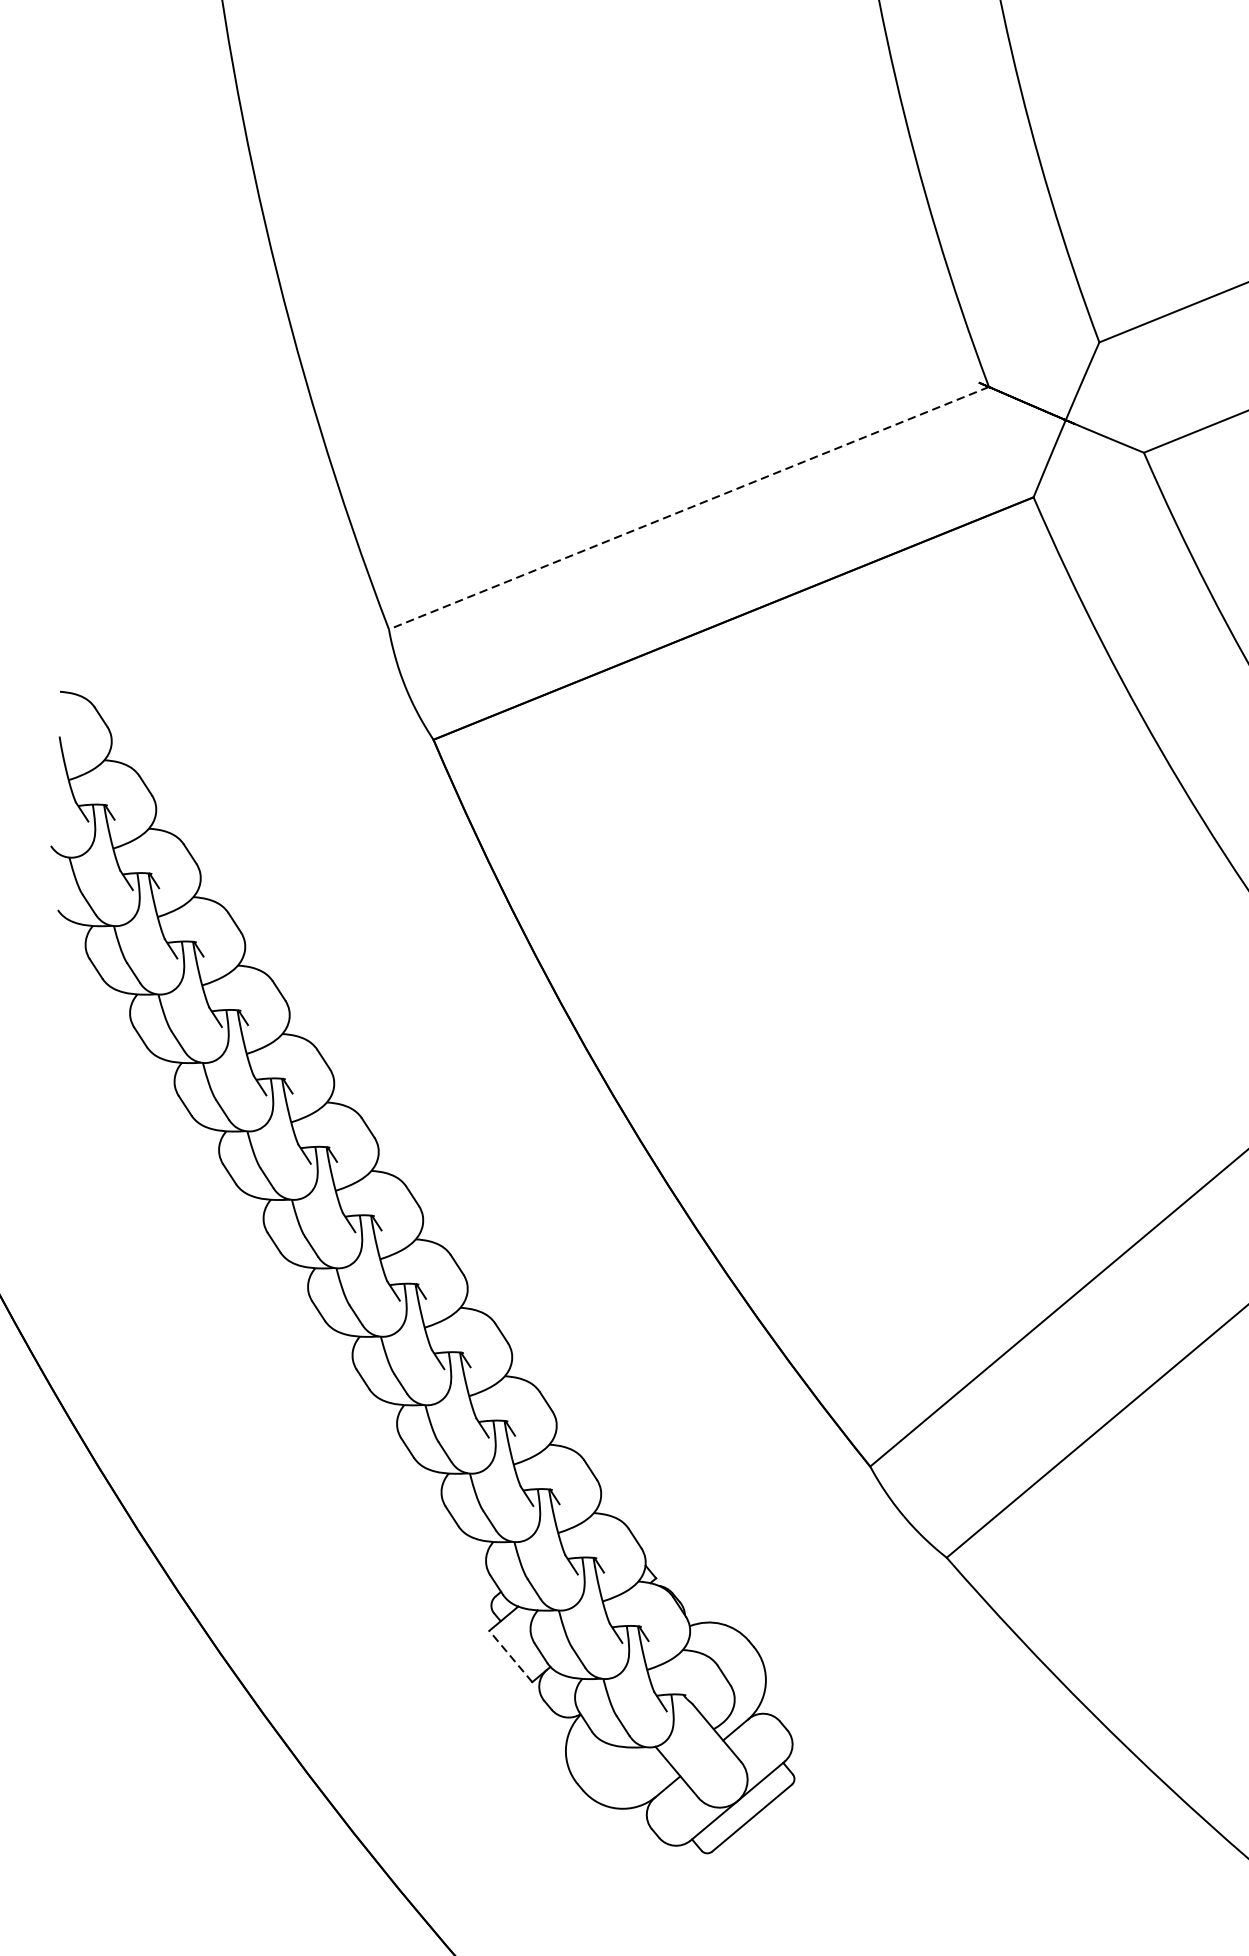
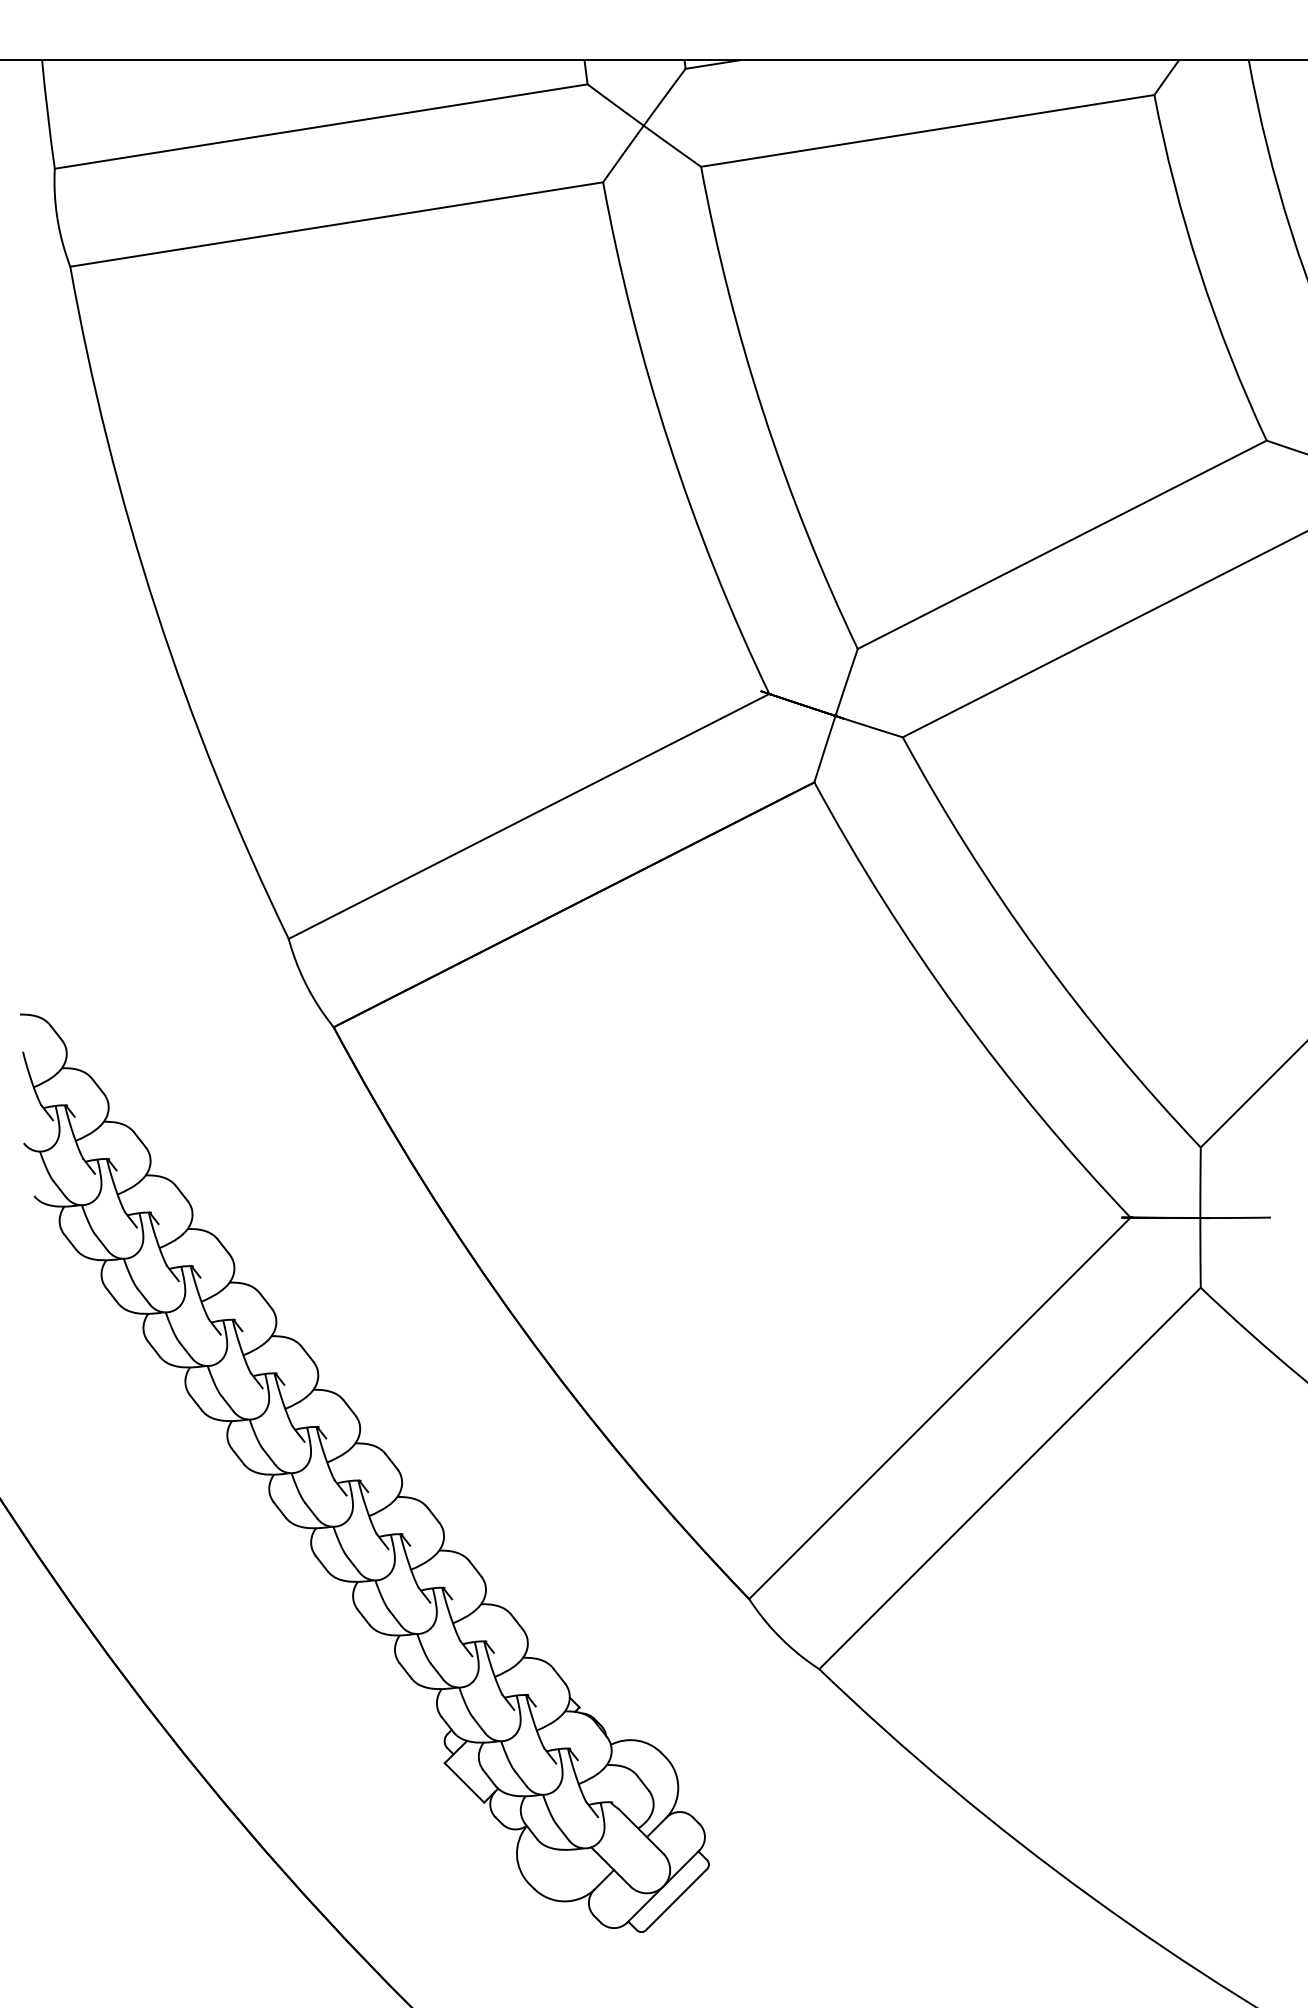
line: (689, 508) -> (529, 816), dashed -> solid
line: (510, 1656) -> (464, 1782), dashed -> solid

